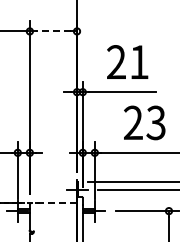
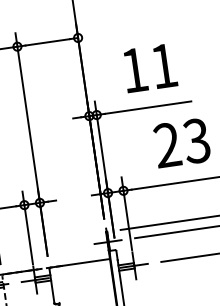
line: (52, 31) -> (46, 42), dashed -> solid
text: (116, 61) -> (134, 69), 21 -> 11
line: (54, 203) -> (81, 263), dashed -> solid

